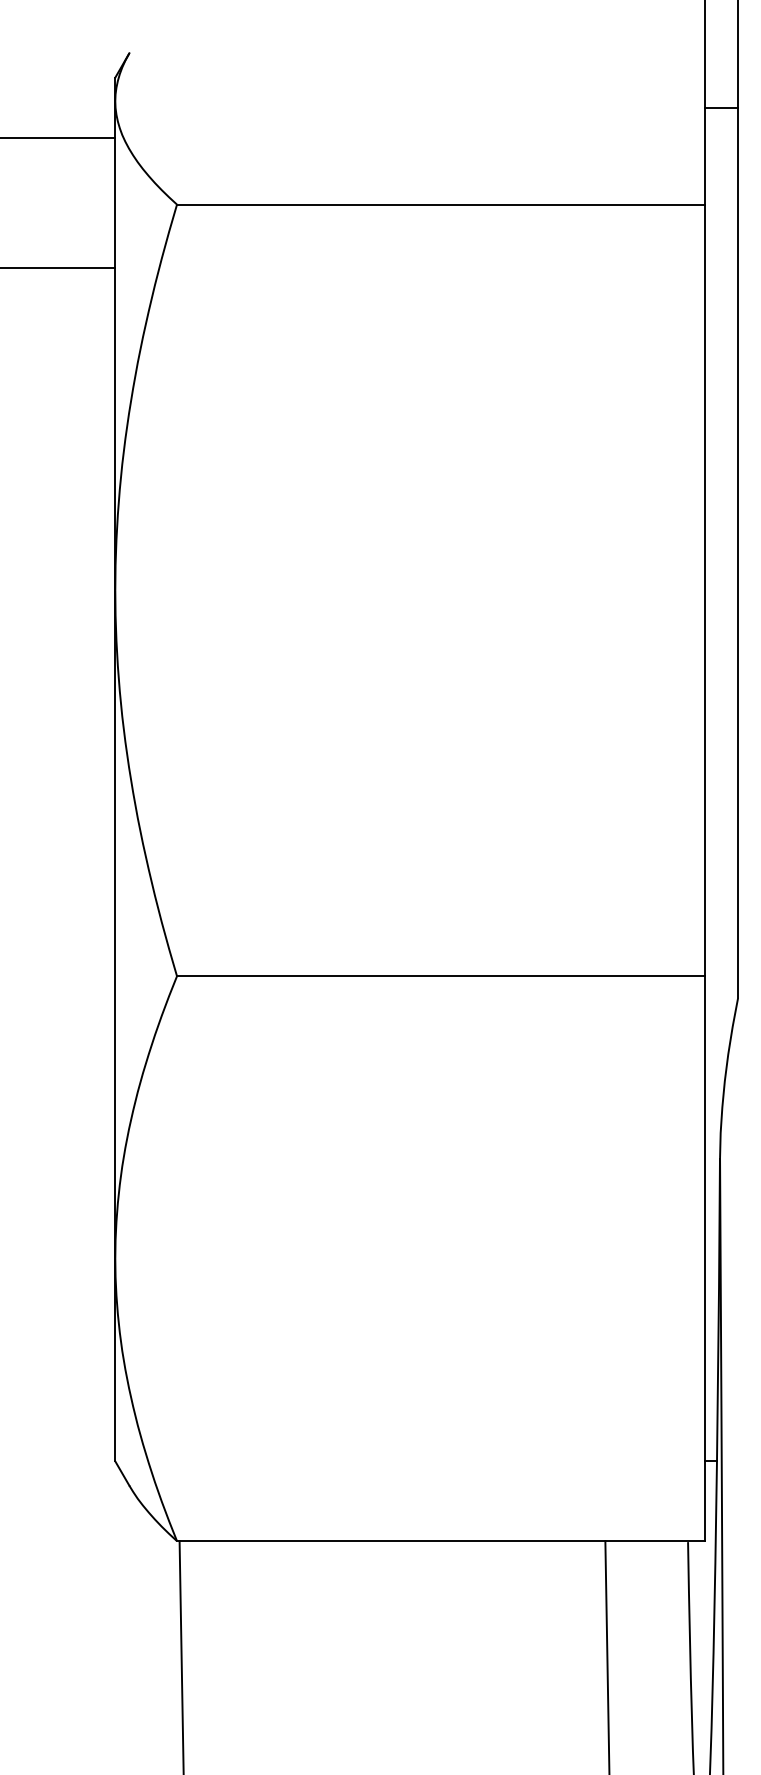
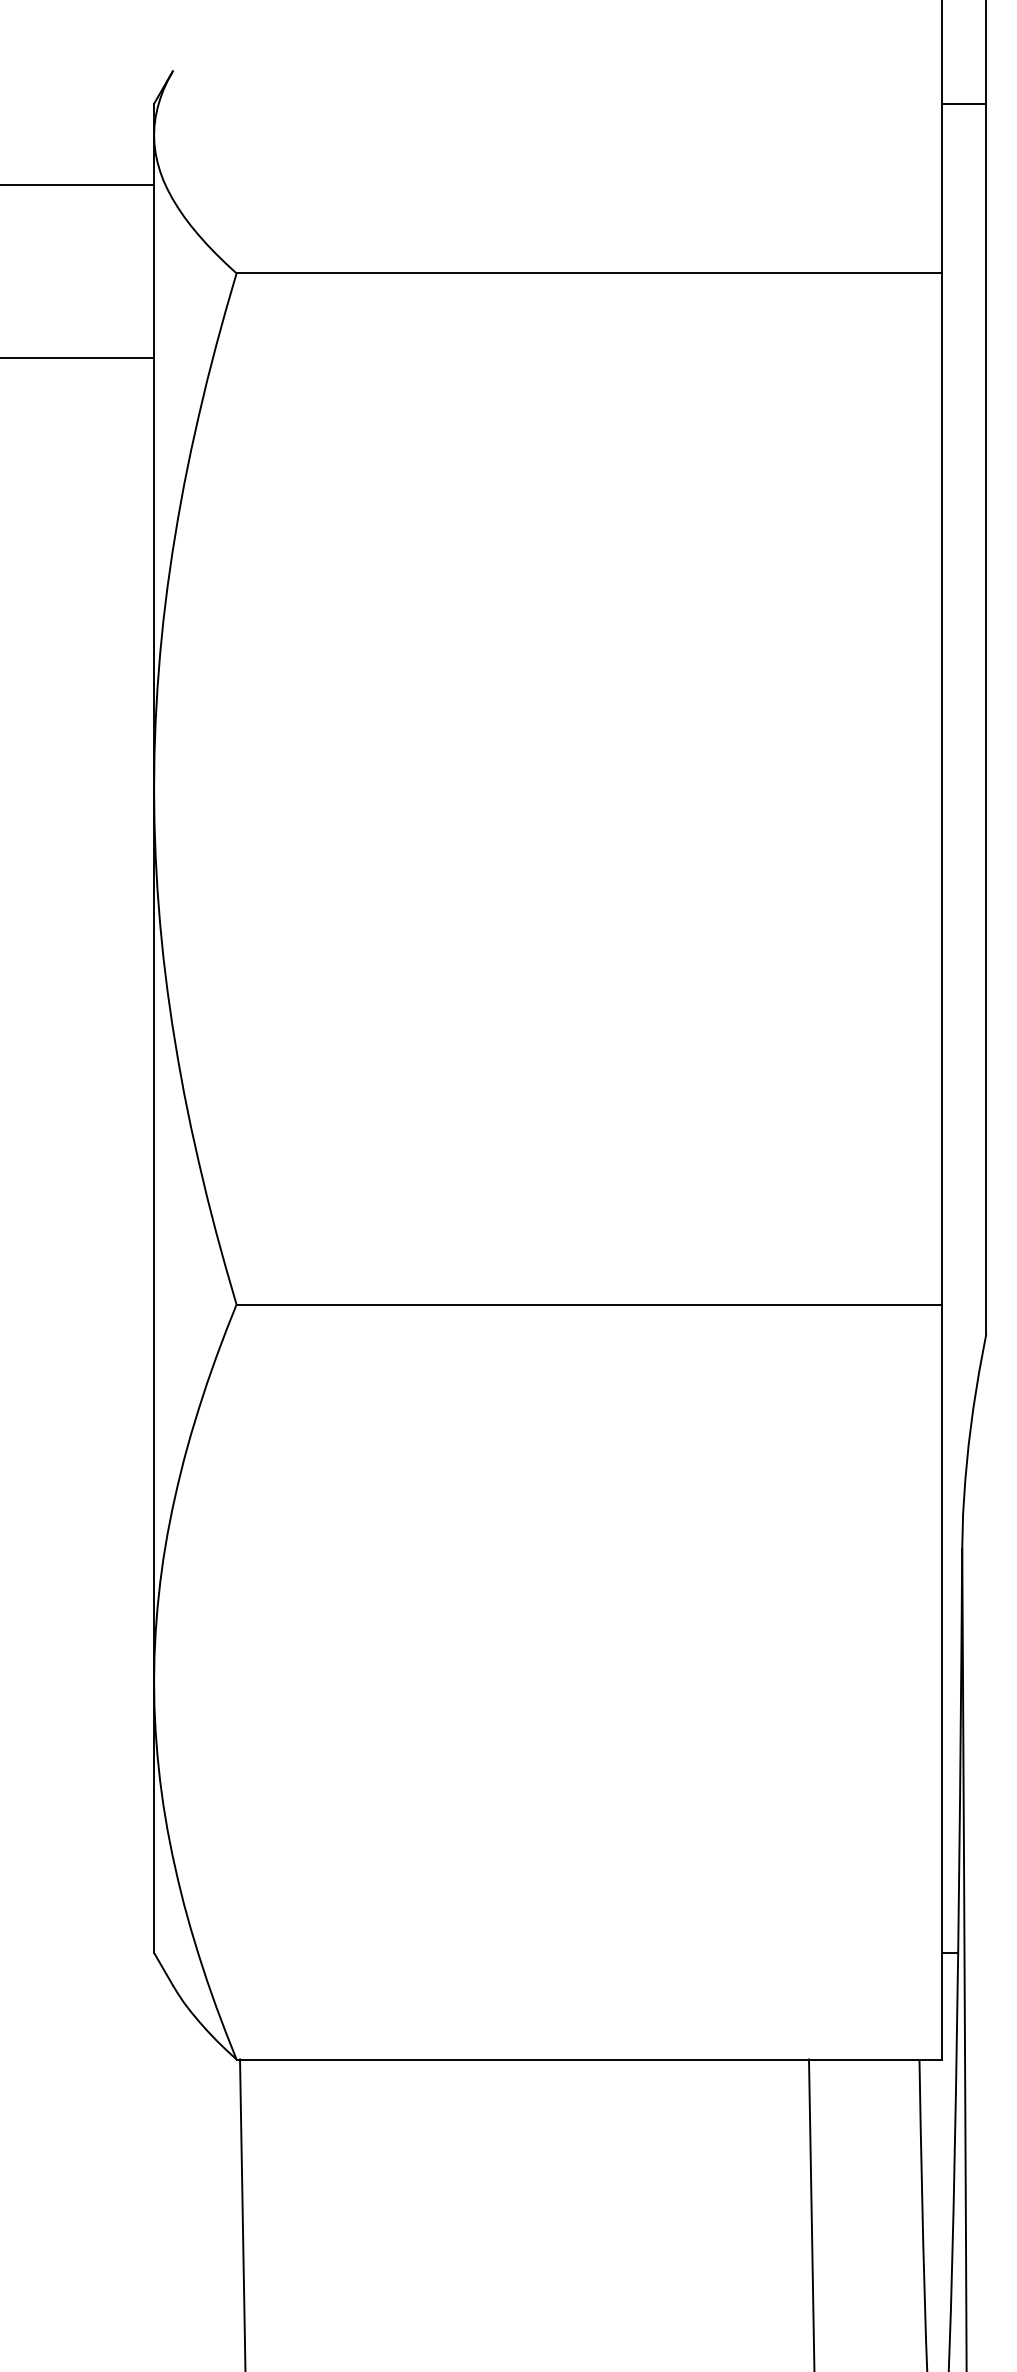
line: (720, 107) -> (963, 103), moved

